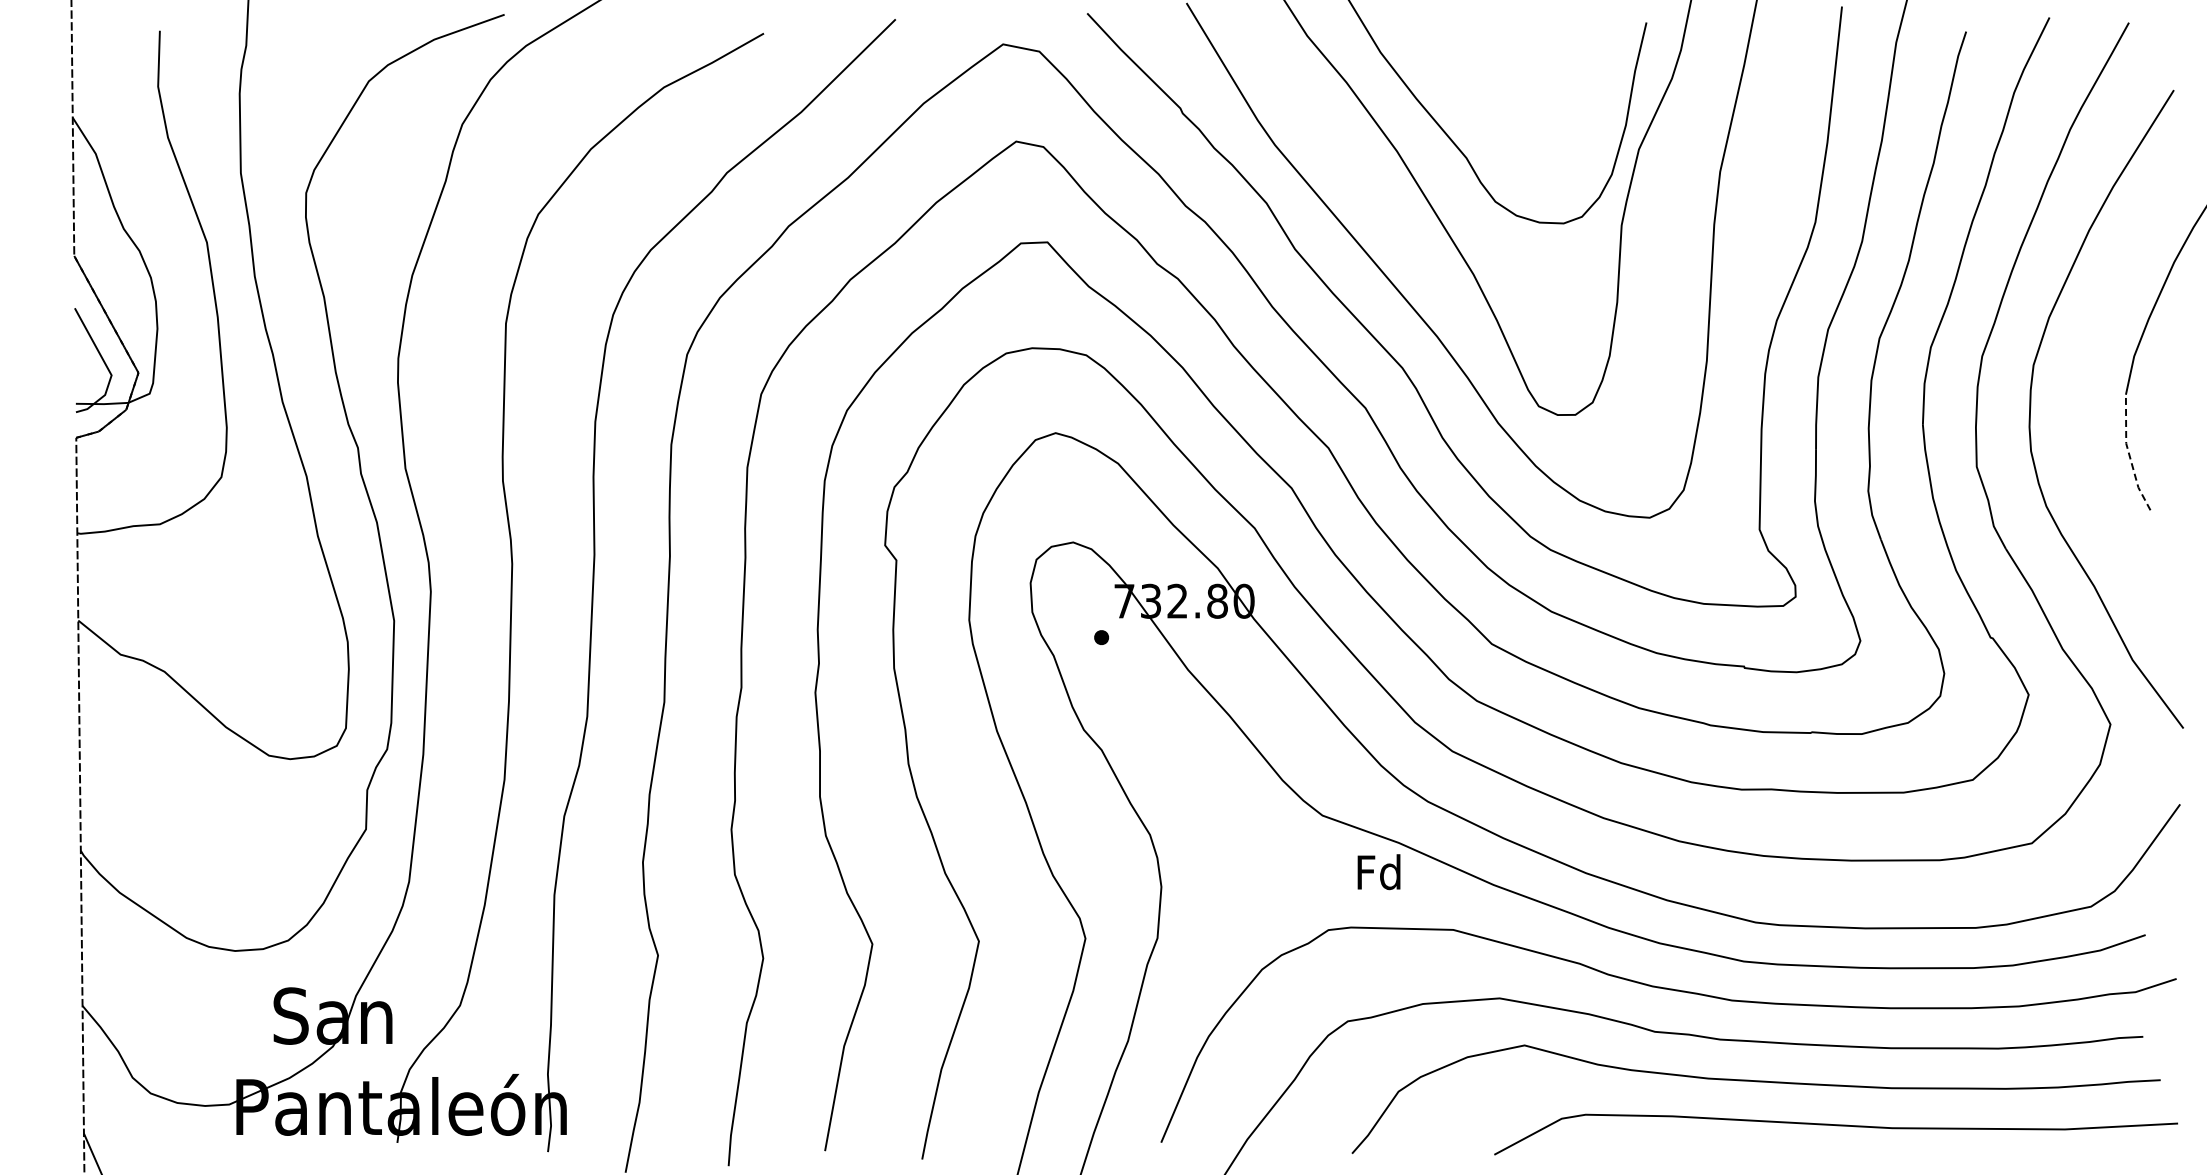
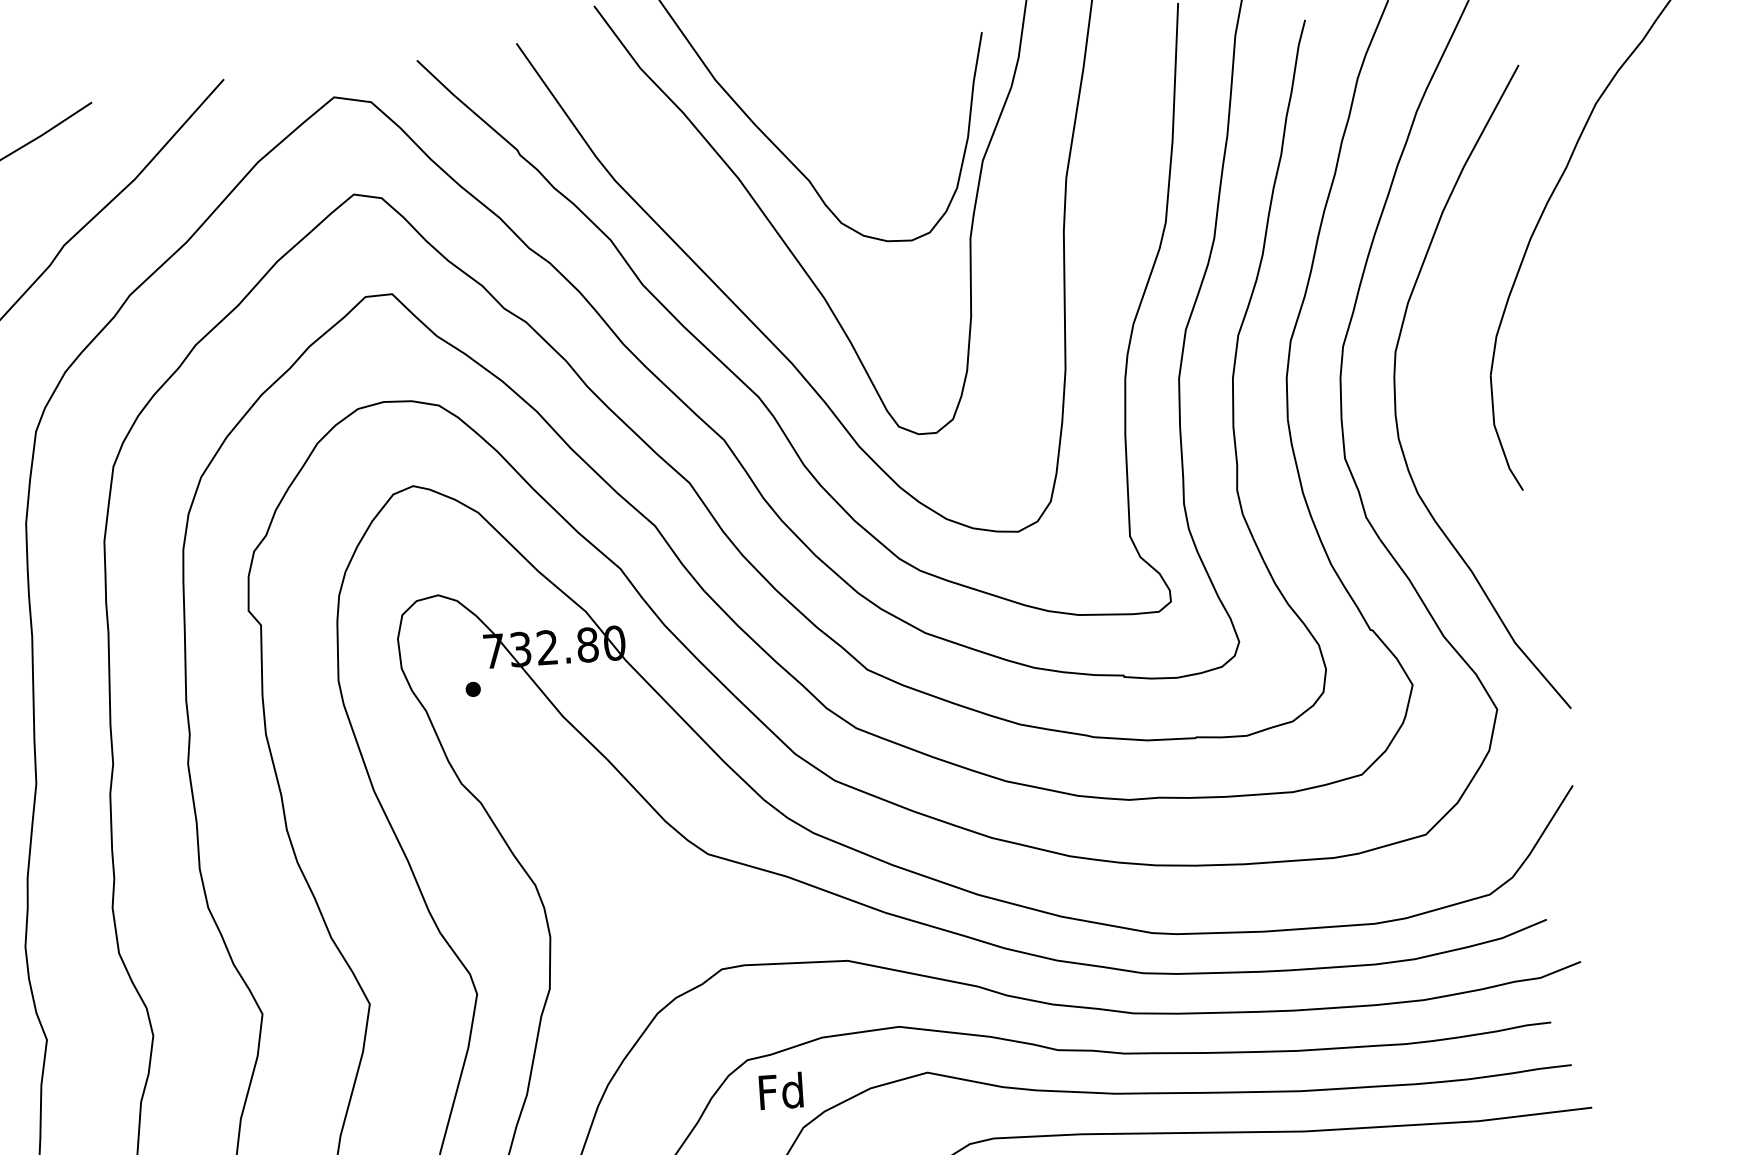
line: (2129, 454) -> (1498, 435), dashed -> solid
text: (1378, 872) -> (780, 1091), moved

